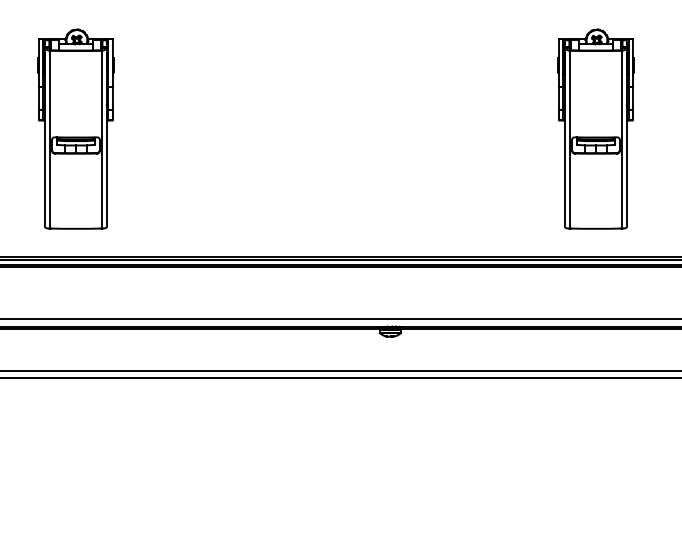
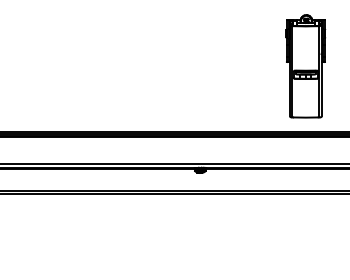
part: (75, 129) -> (38, 66), removed

